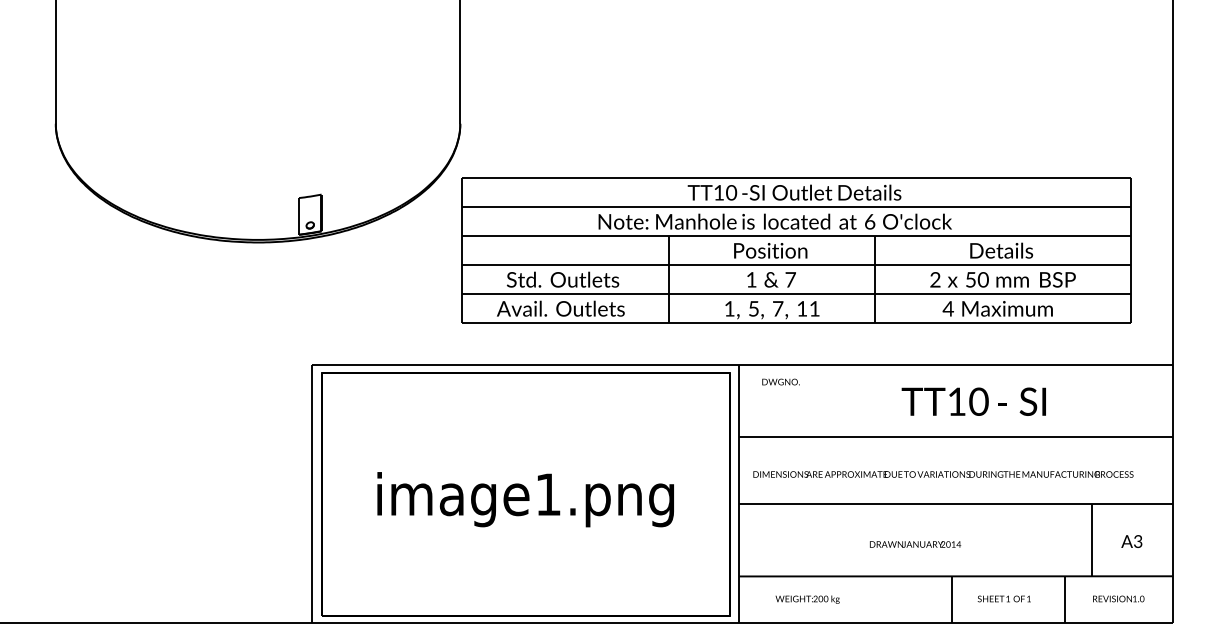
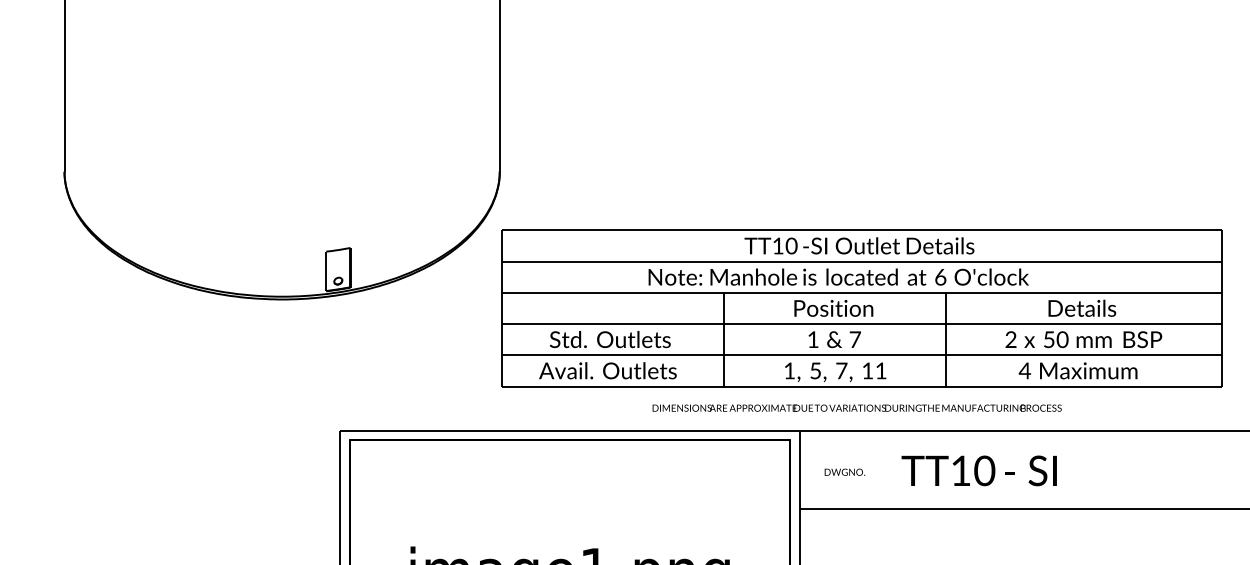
text: (780, 381) -> (844, 471), moved
text: (973, 401) -> (978, 470), moved
text: (943, 474) -> (857, 408), moved

